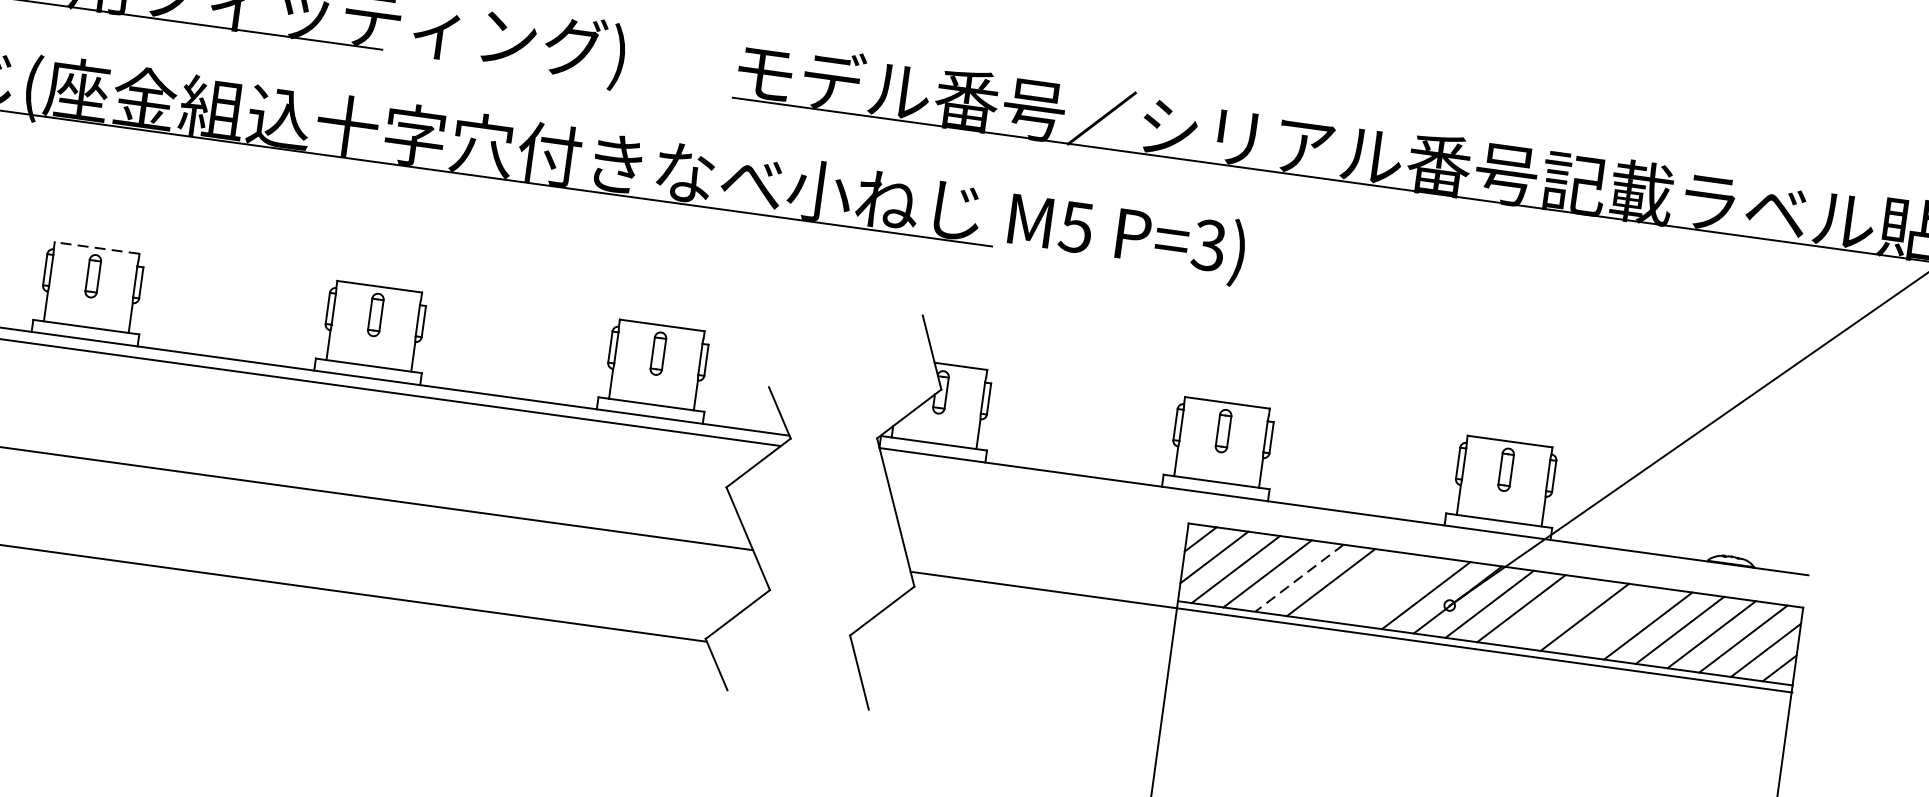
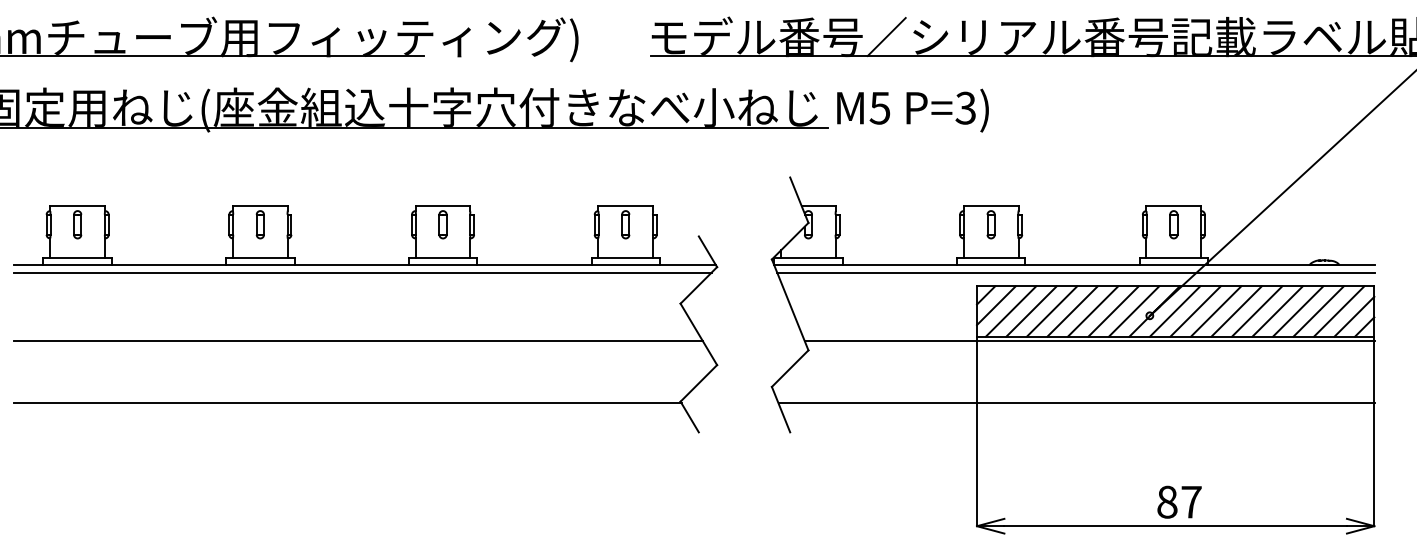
line: (95, 247) -> (259, 206), dashed -> solid
line: (1343, 522) -> (1075, 272), added
line: (1300, 578) -> (1052, 311), dashed -> solid
line: (1361, 586) -> (1092, 311), added
line: (1394, 591) -> (1113, 311), added
line: (1552, 612) -> (1215, 311), added
line: (1615, 621) -> (1256, 311), added
line: (1317, 725) -> (1076, 403), added

